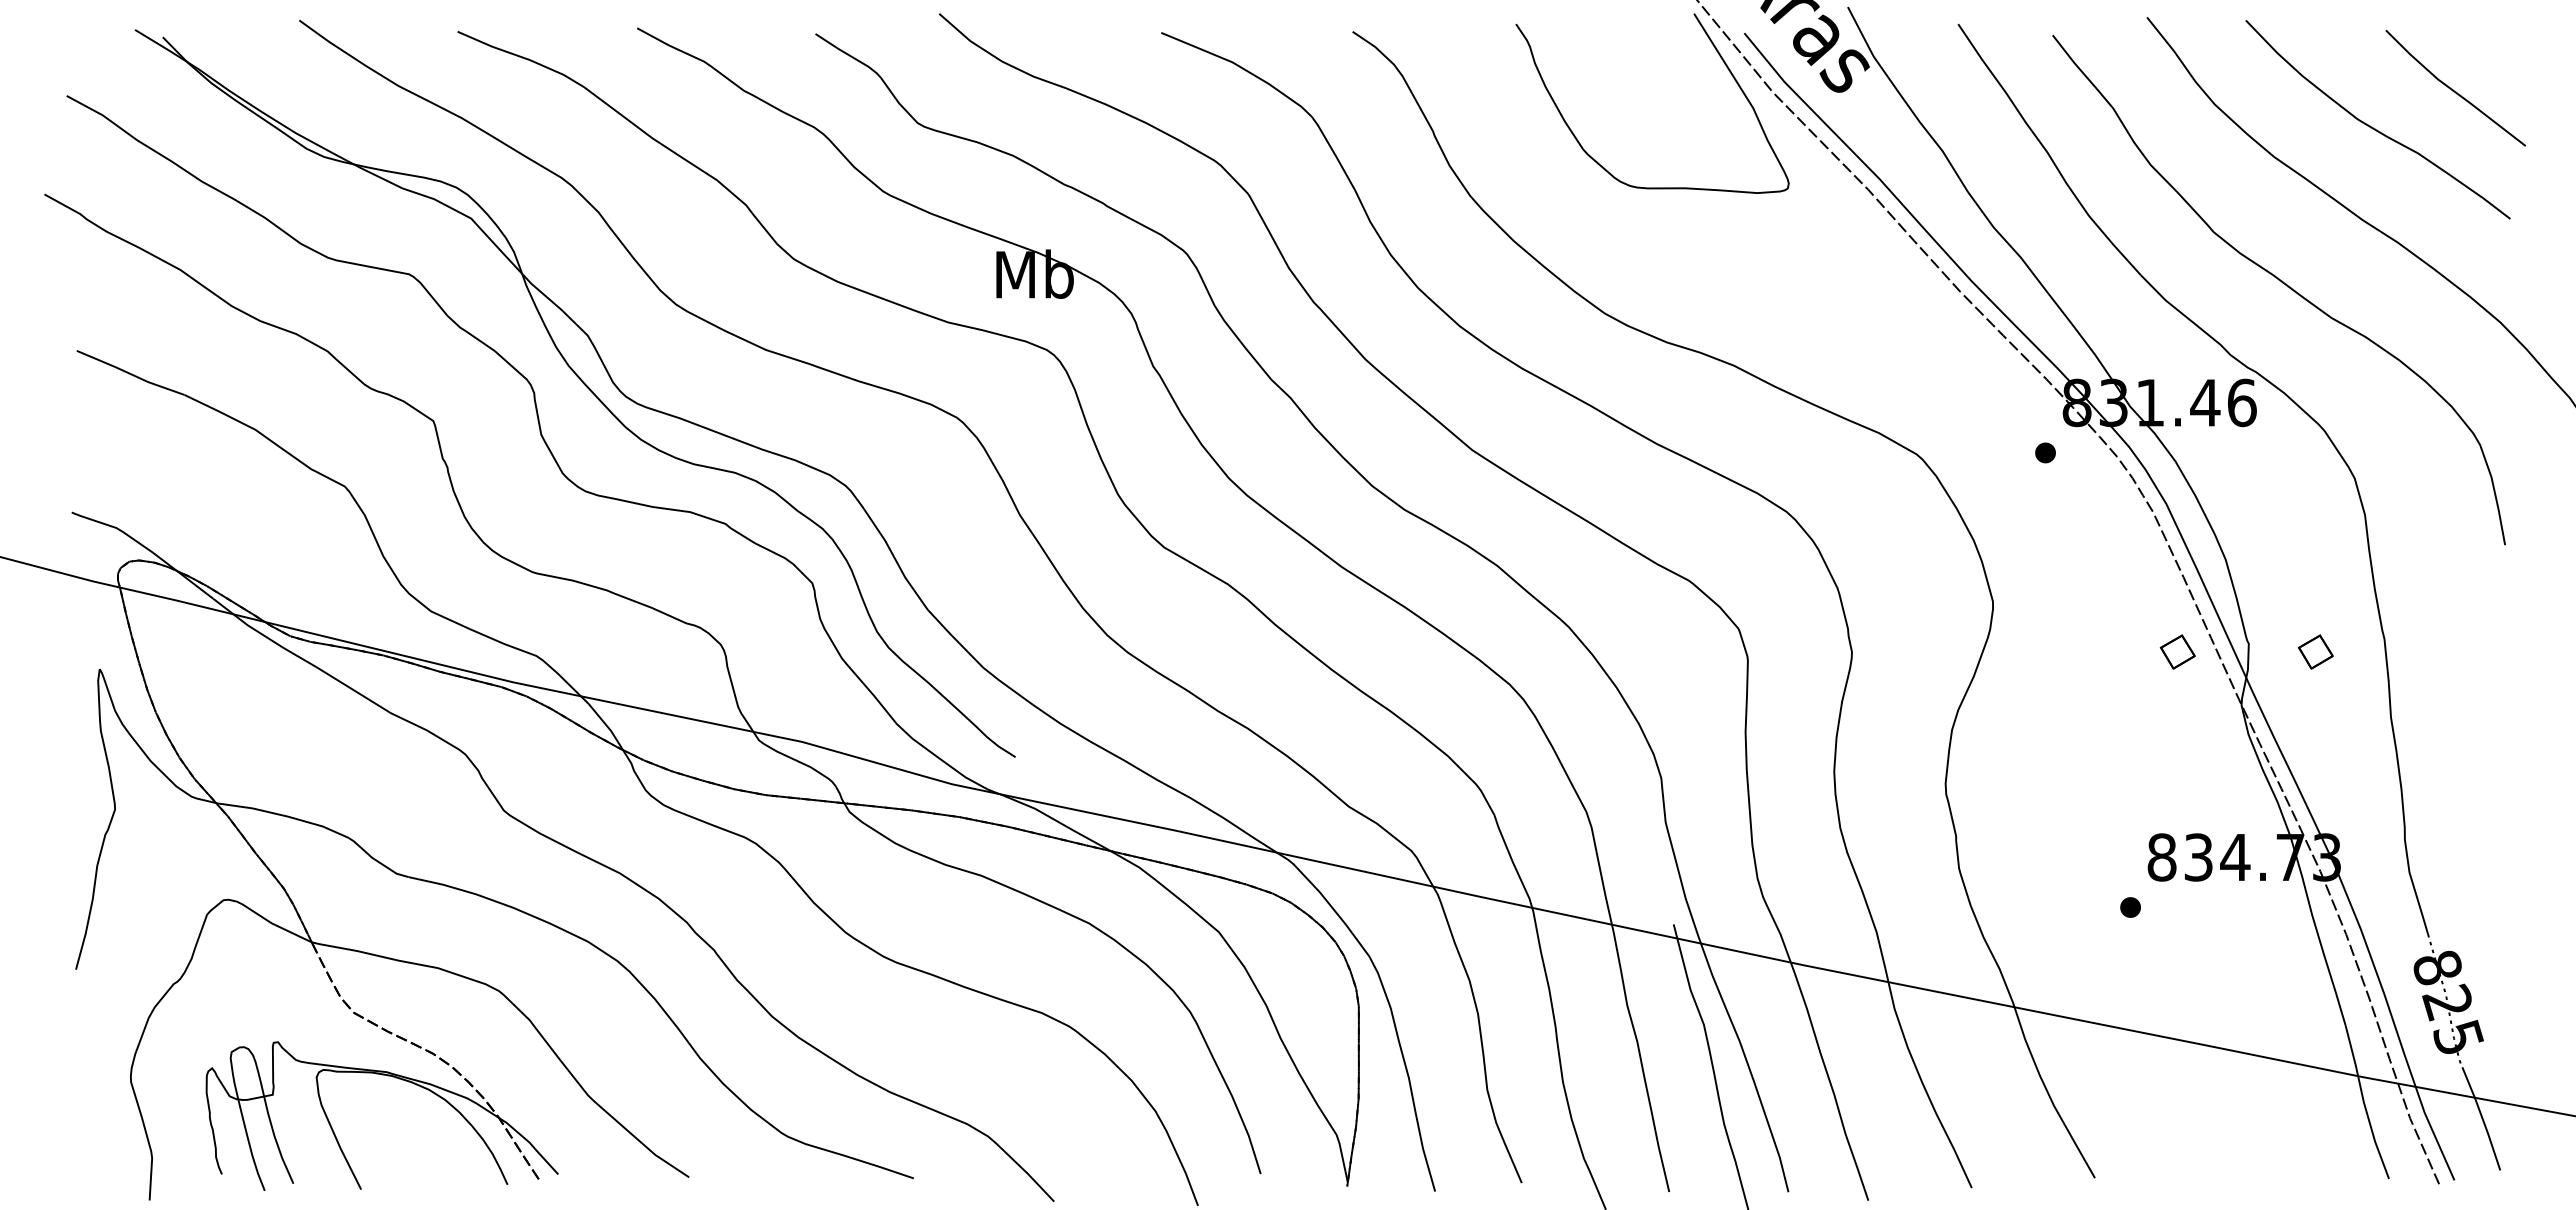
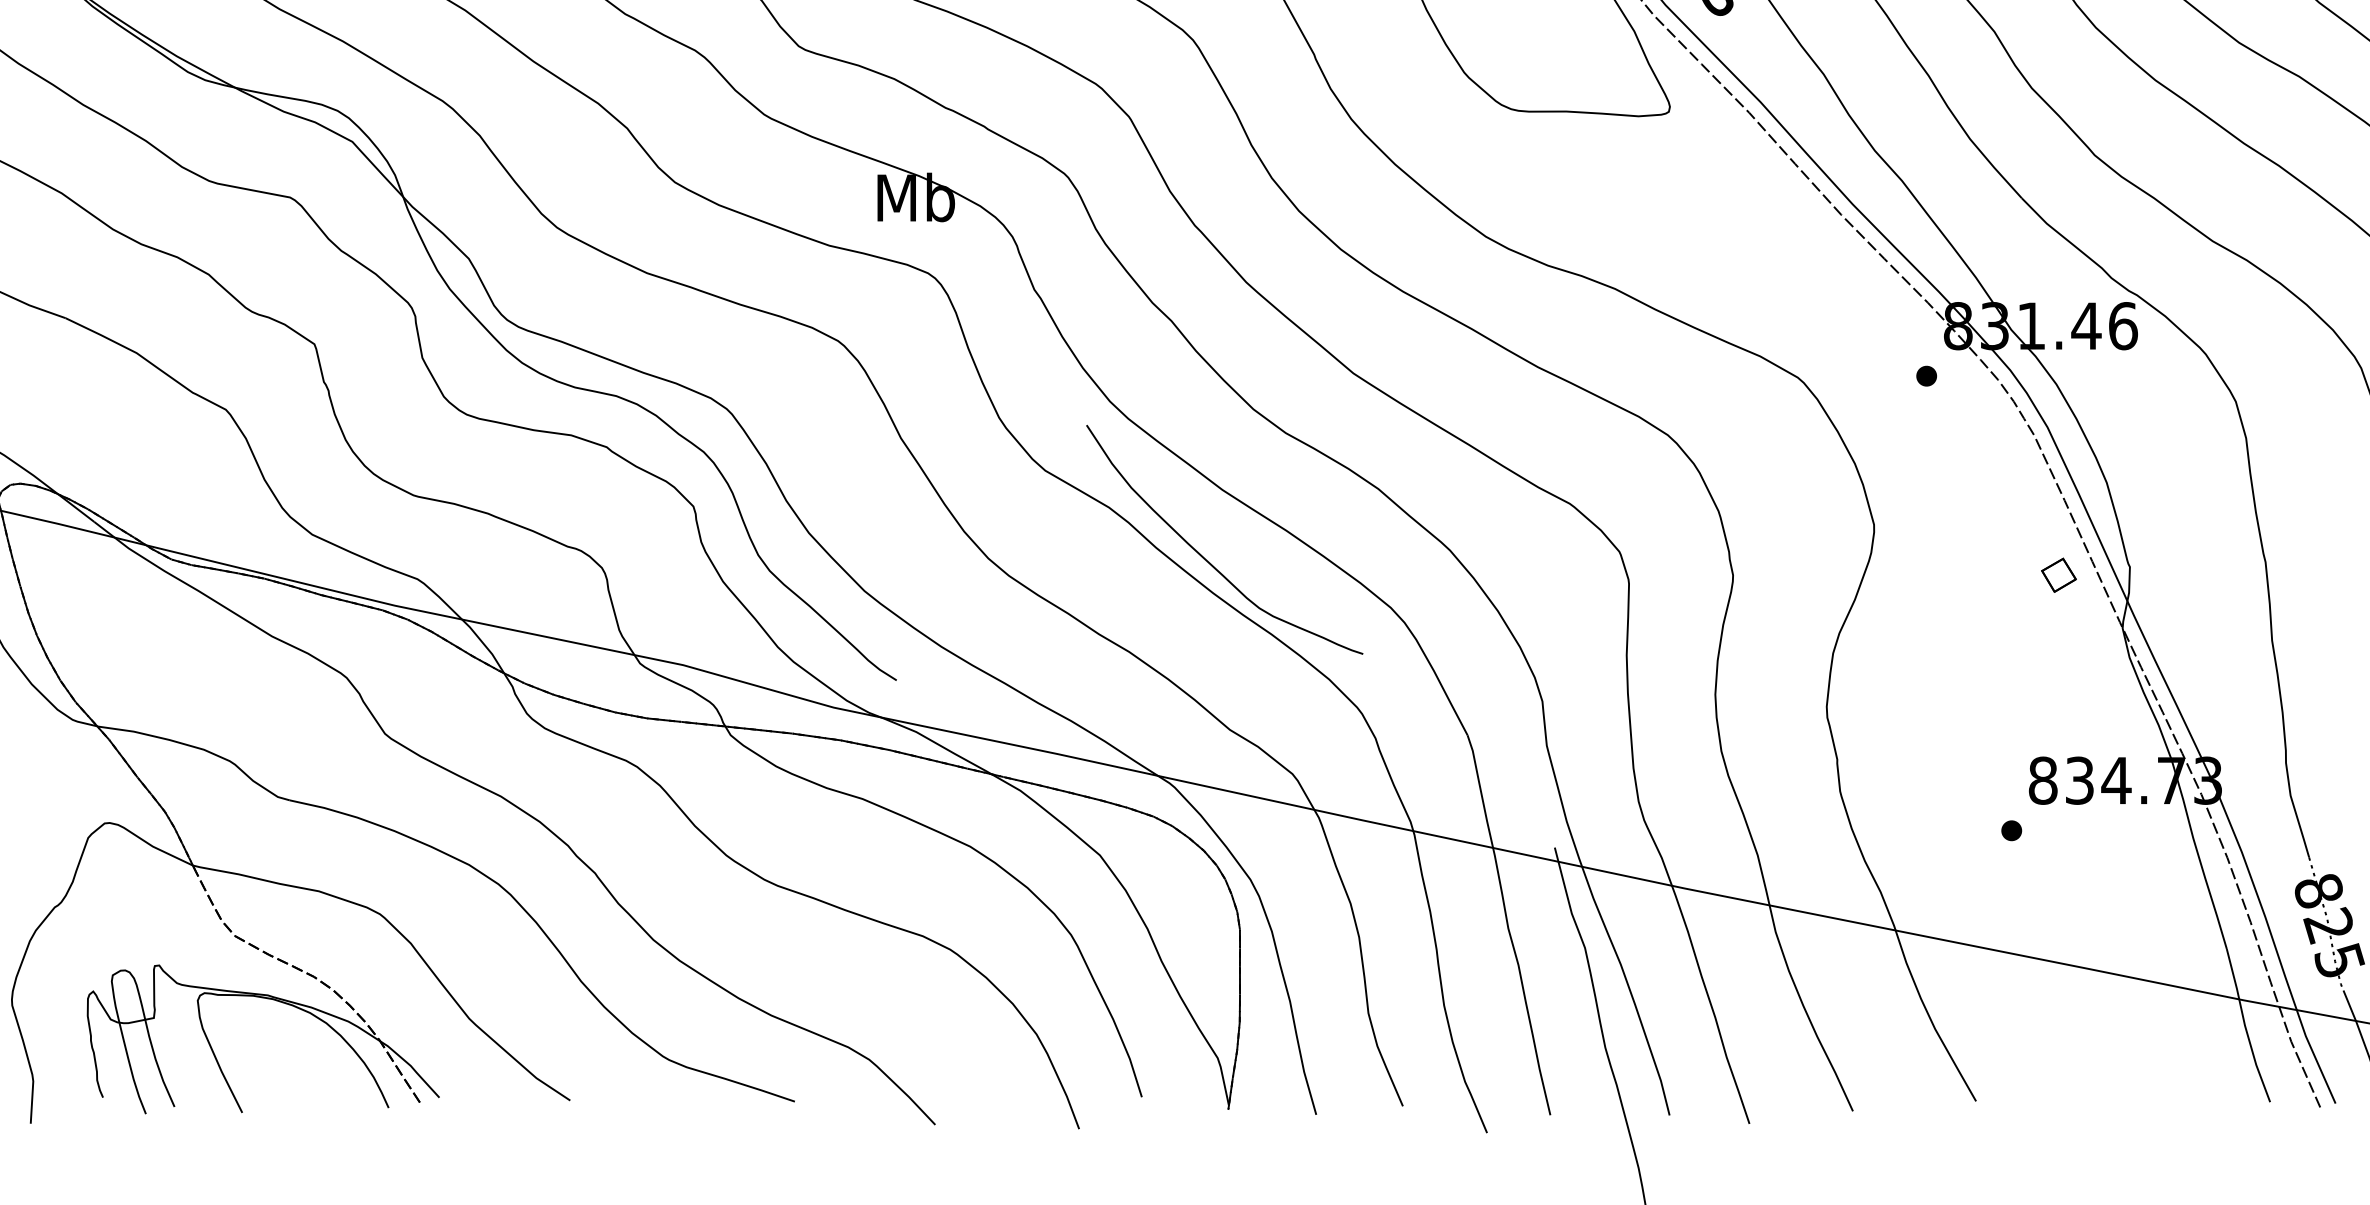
curve: (1327, 637) -> (1208, 560), added
part: (2315, 651) -> (2196, 574), removed

